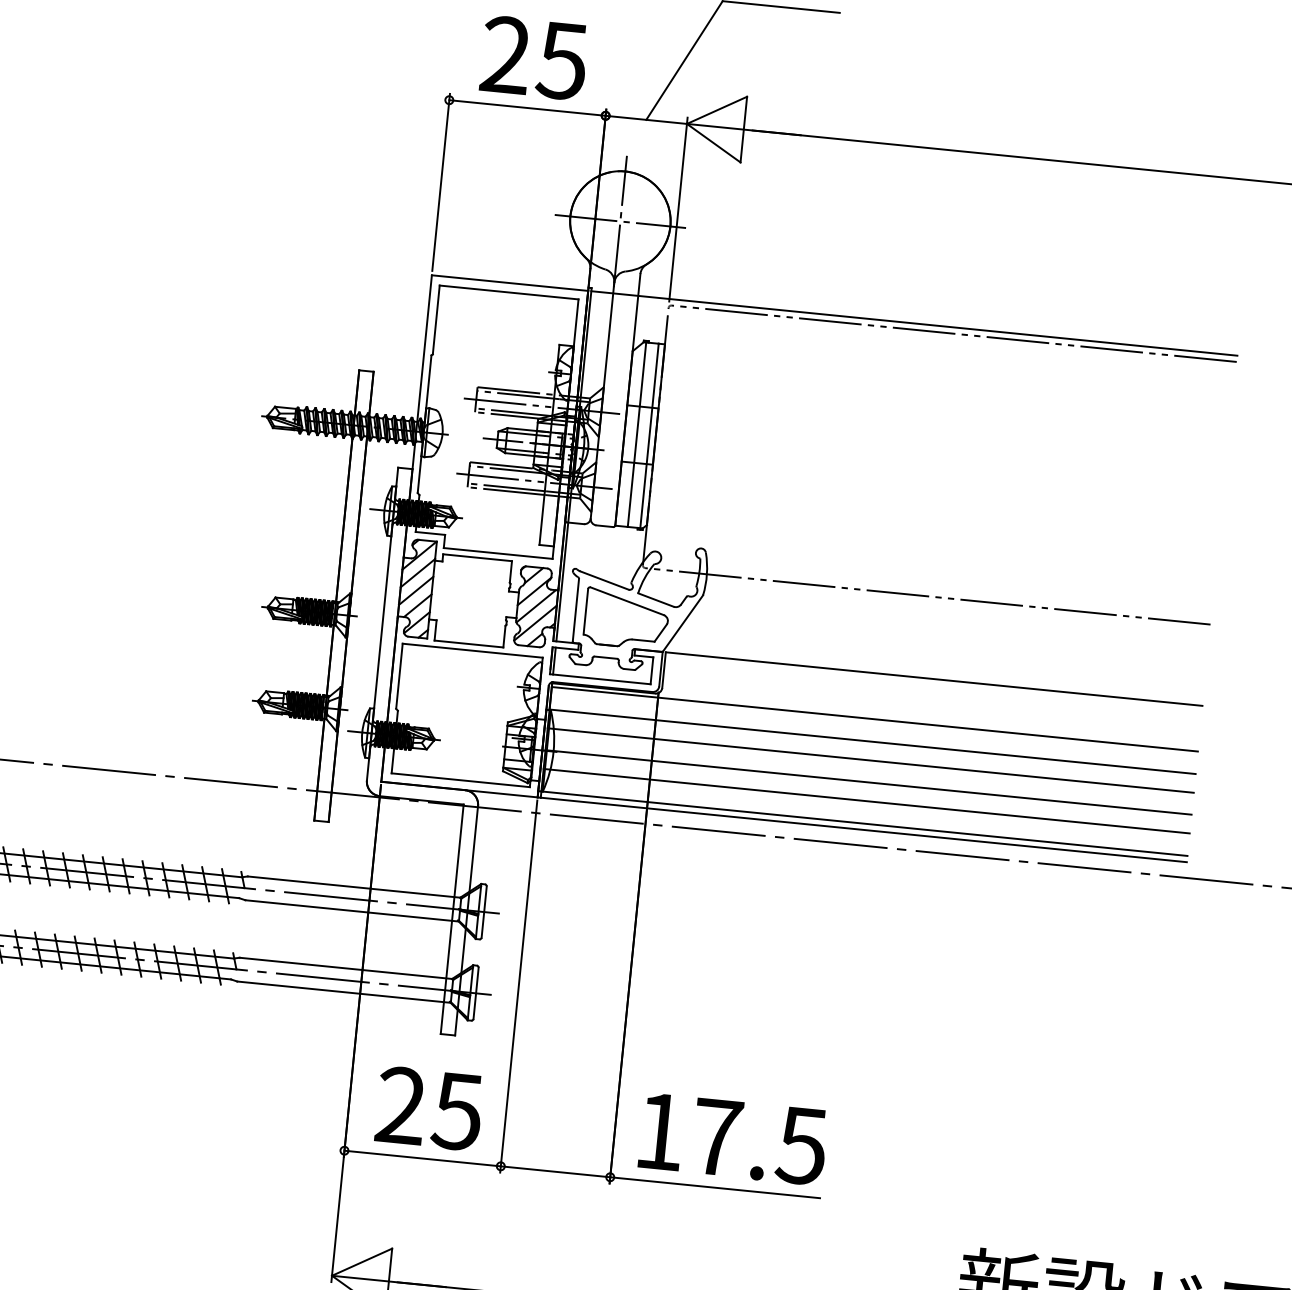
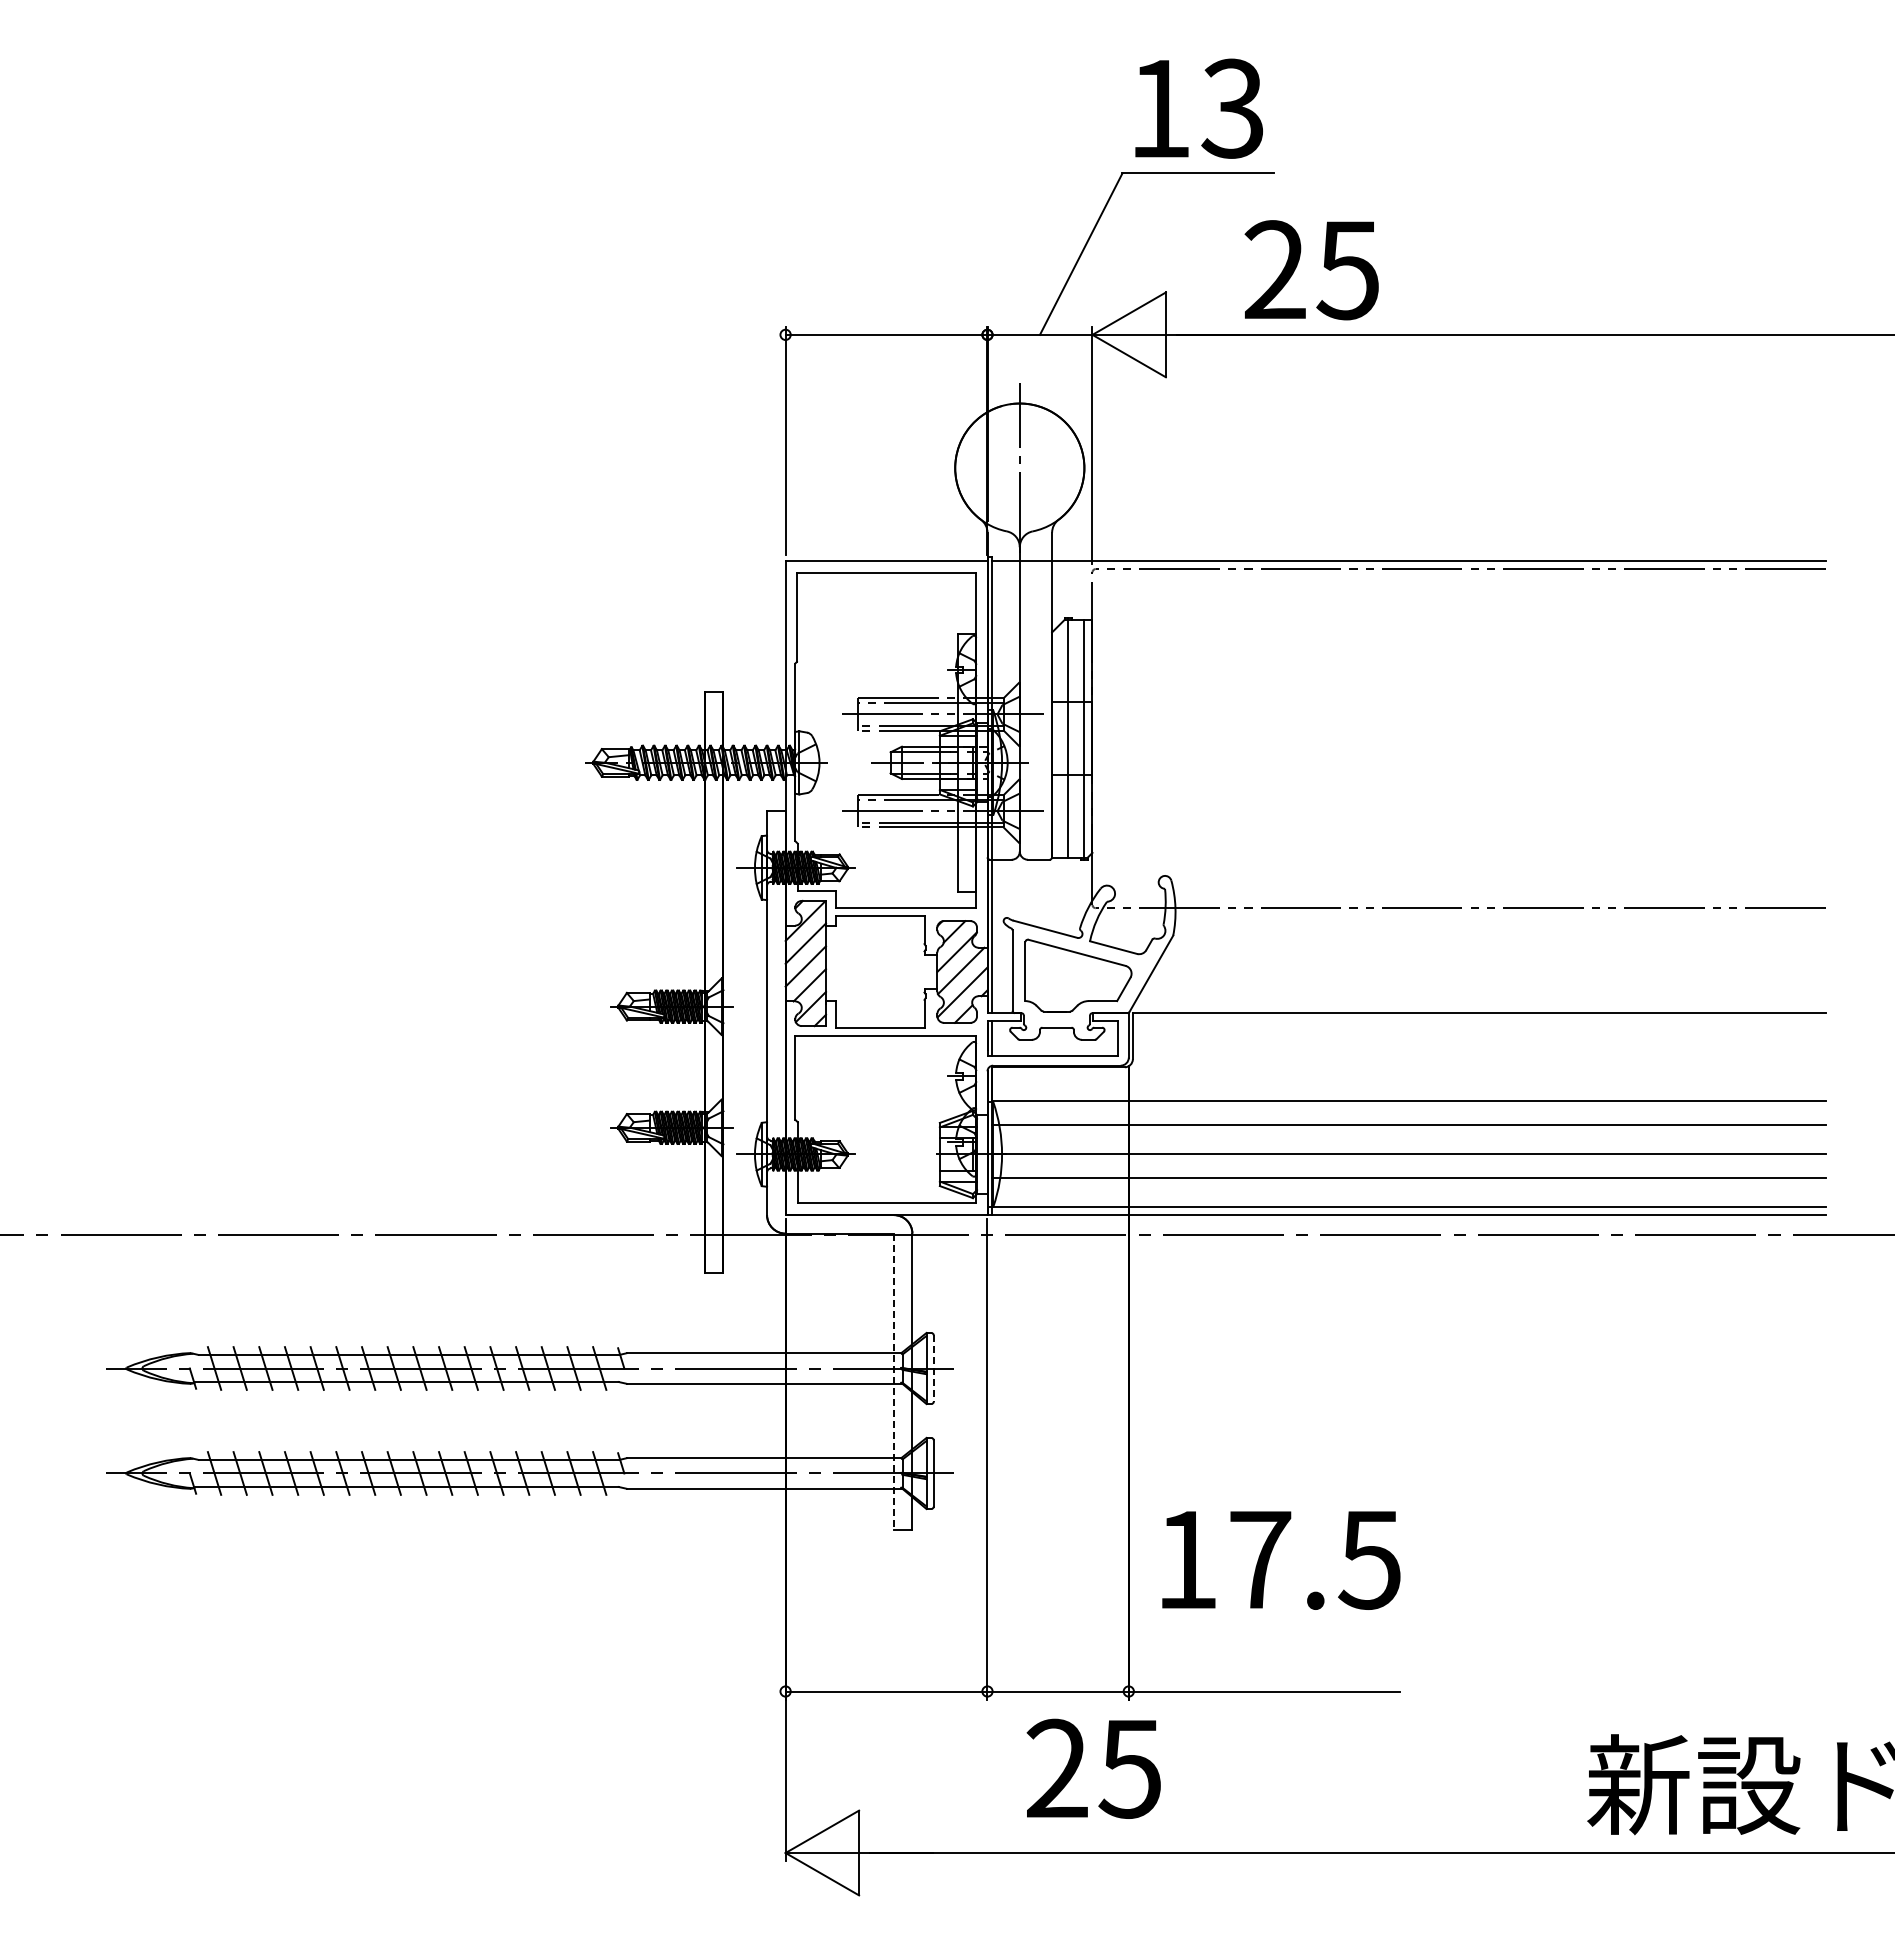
text: (533, 58) -> (1311, 270), moved
line: (620, 221) -> (1019, 468), removed
line: (874, 719) -> (1408, 1072), removed
line: (483, 912) -> (933, 1369), solid -> dashed
line: (451, 919) -> (893, 1382), solid -> dashed
text: (429, 1108) -> (1093, 1768), moved
text: (733, 1139) -> (1281, 1560), moved

